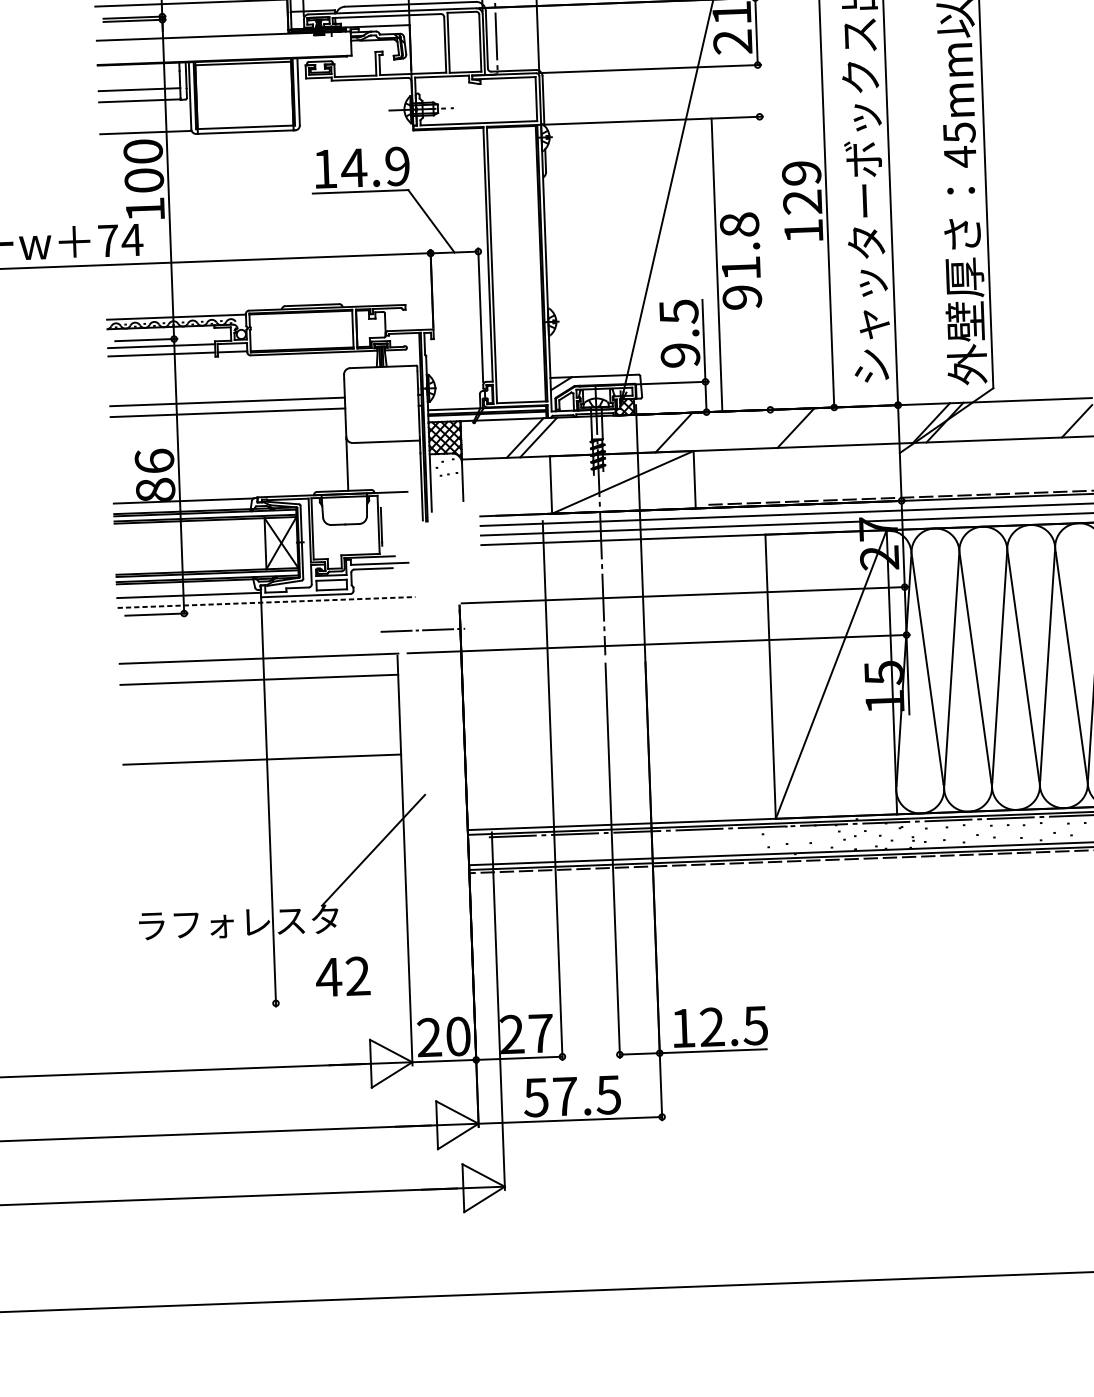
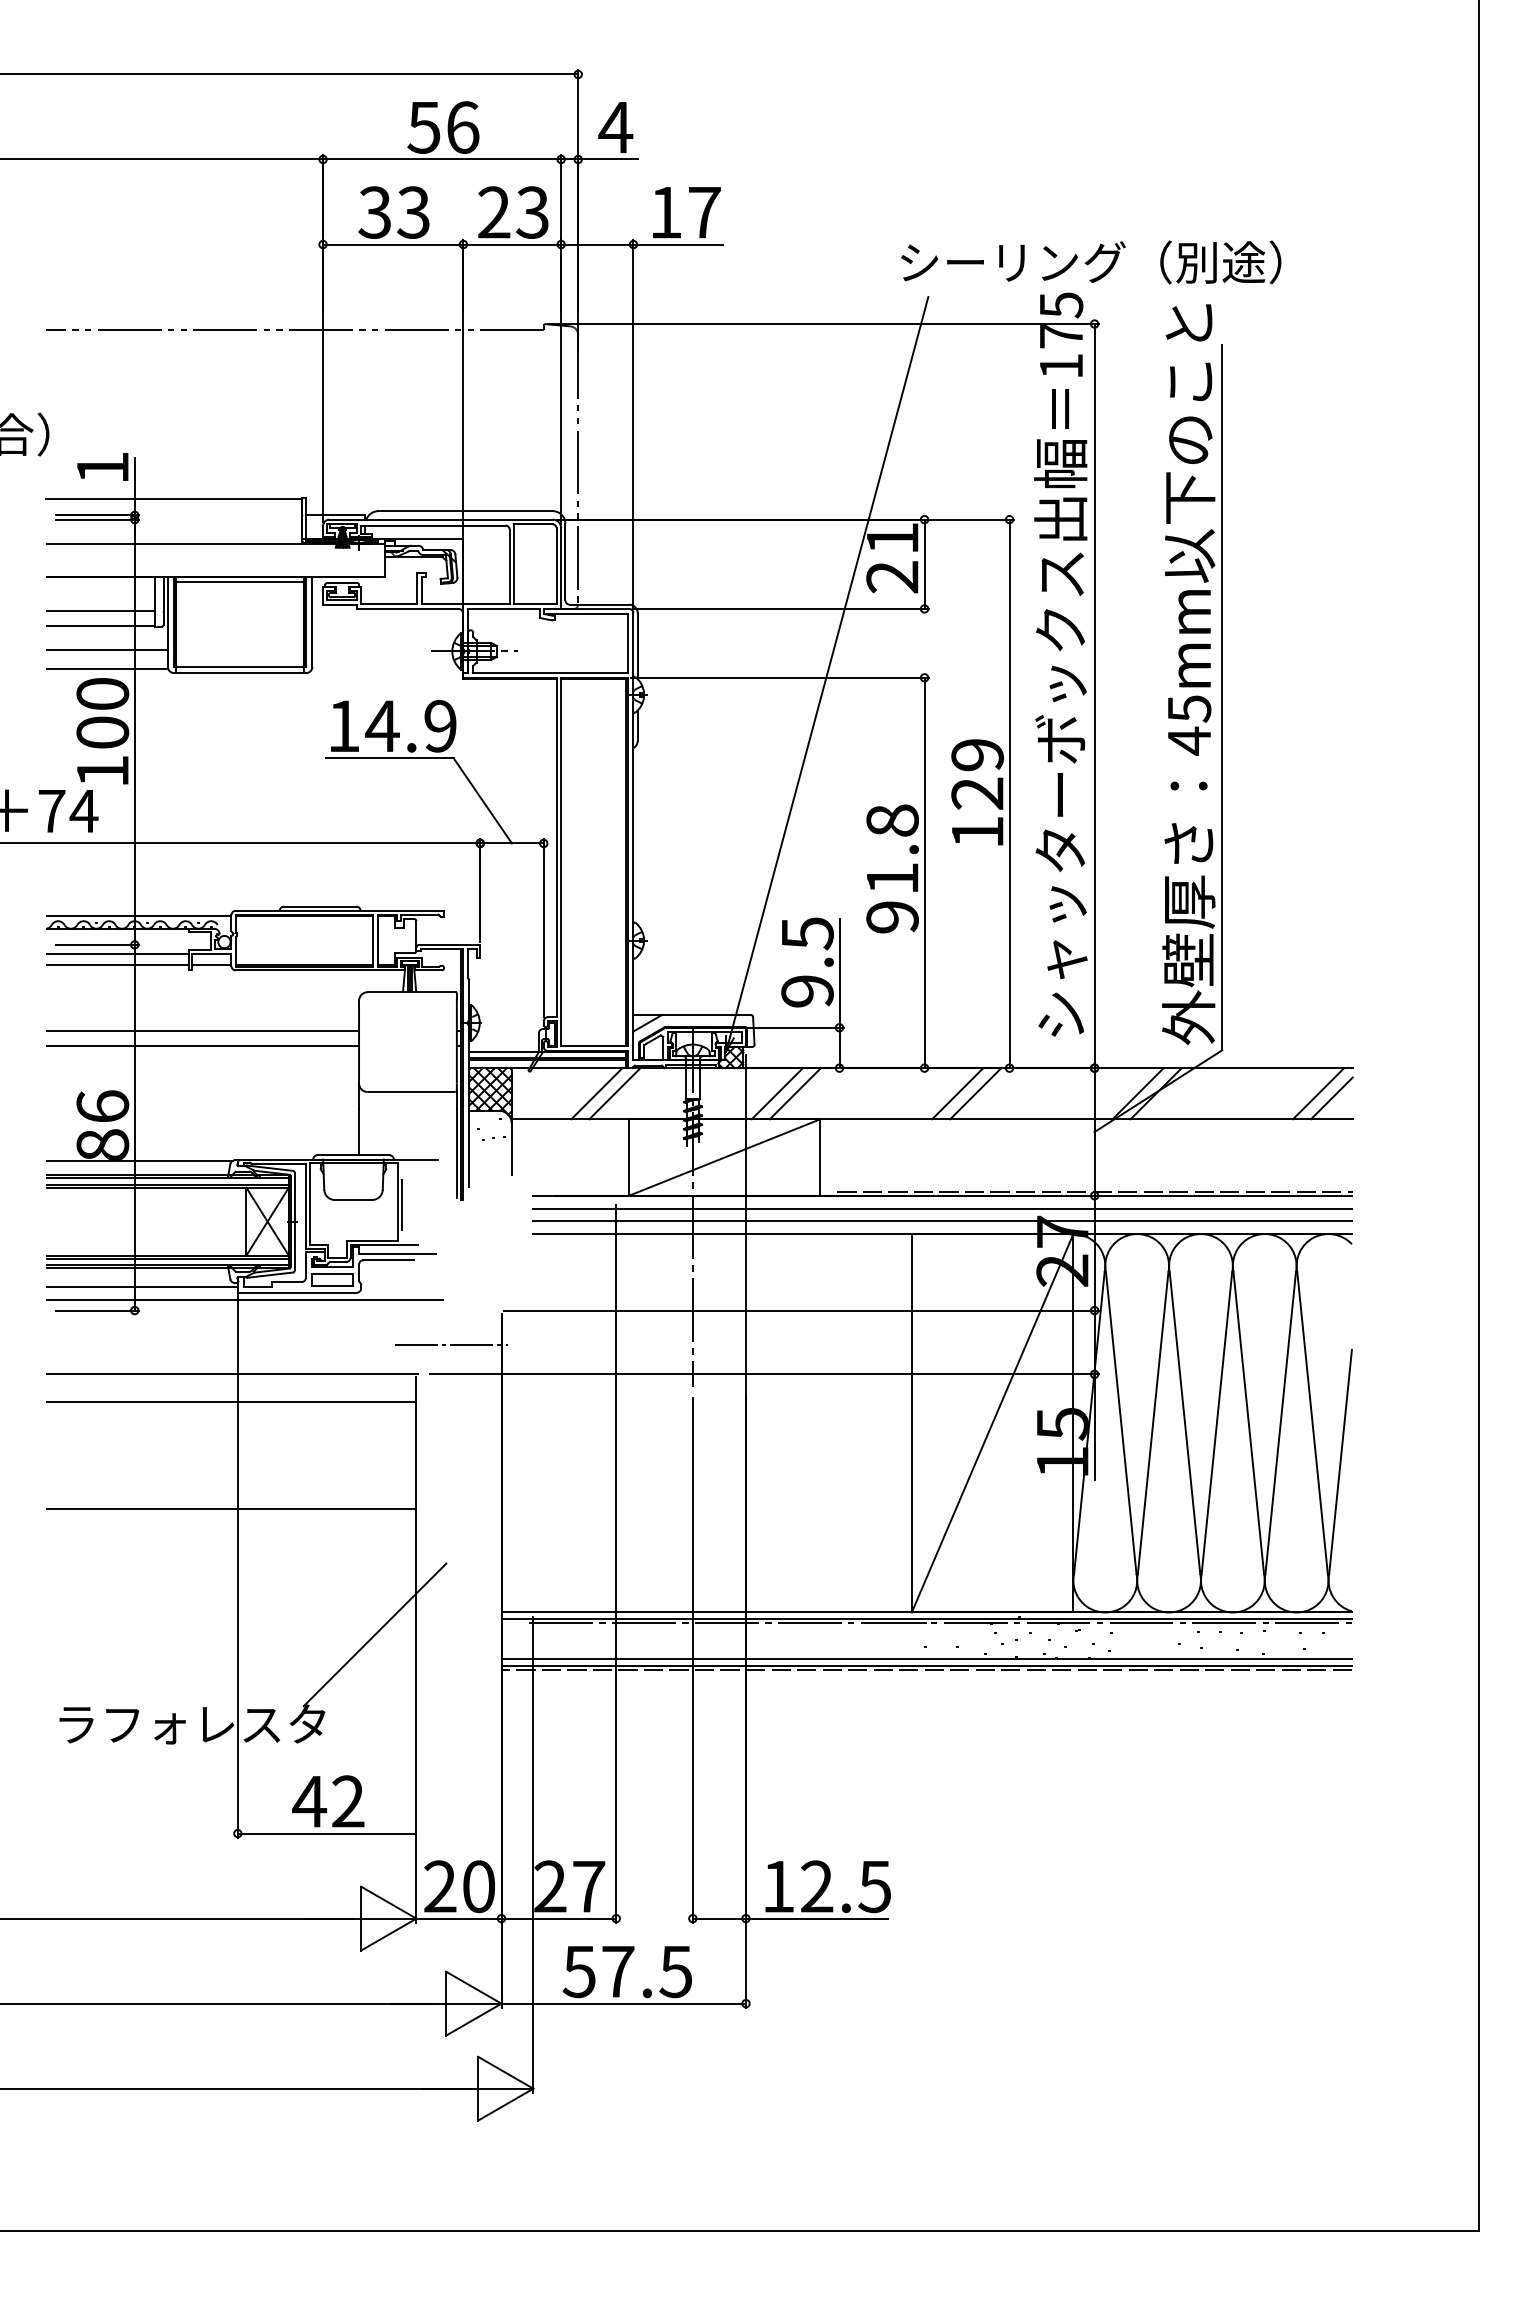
line: (144, 118) -> (106, 649), added
line: (716, 264) -> (924, 872), moved
line: (1066, 417) -> (1318, 1093), added
line: (809, 427) -> (975, 1093), added
line: (659, 432) -> (776, 1093), added
line: (267, 602) -> (245, 1299), dashed -> solid
line: (342, 1000) -> (326, 1833), added

